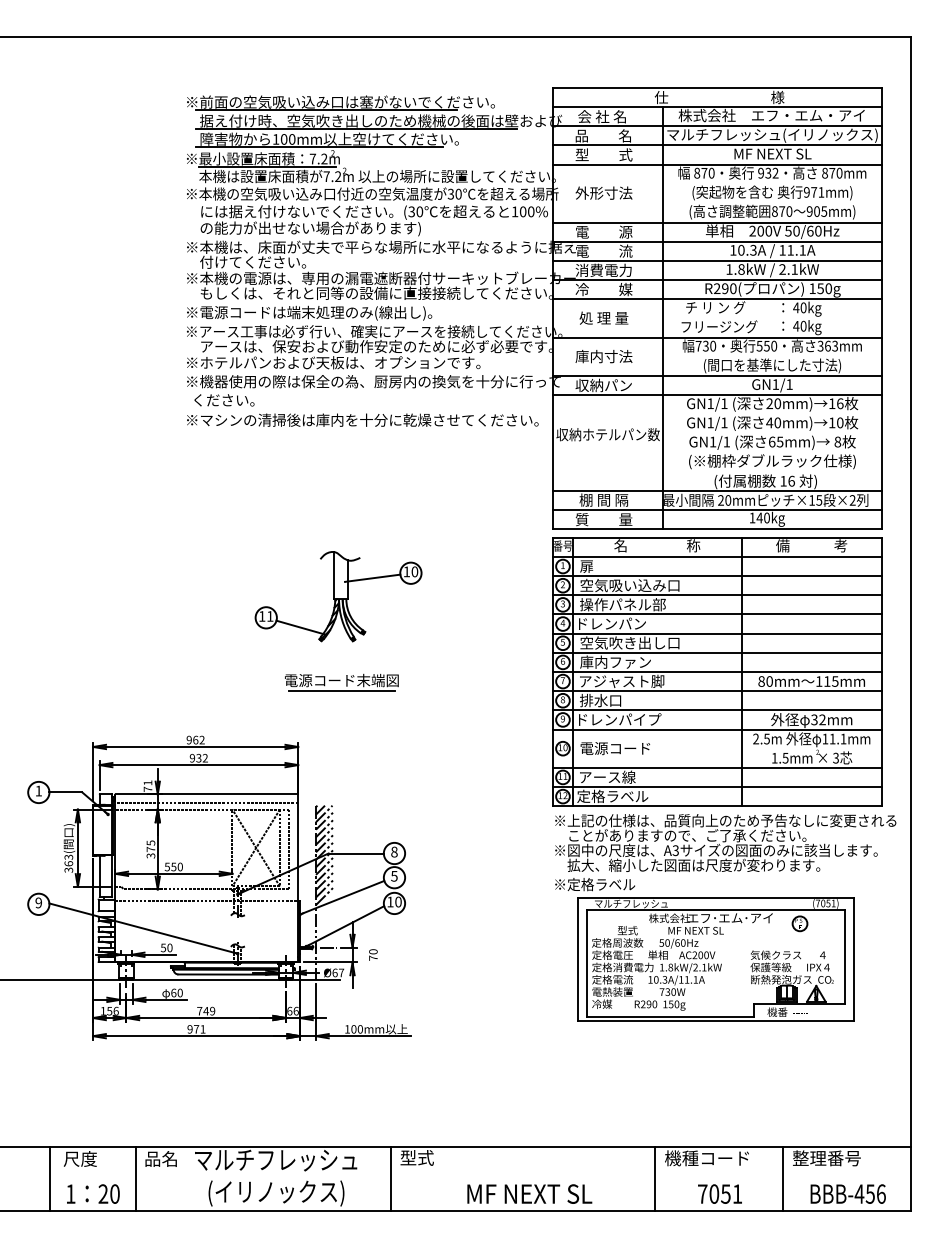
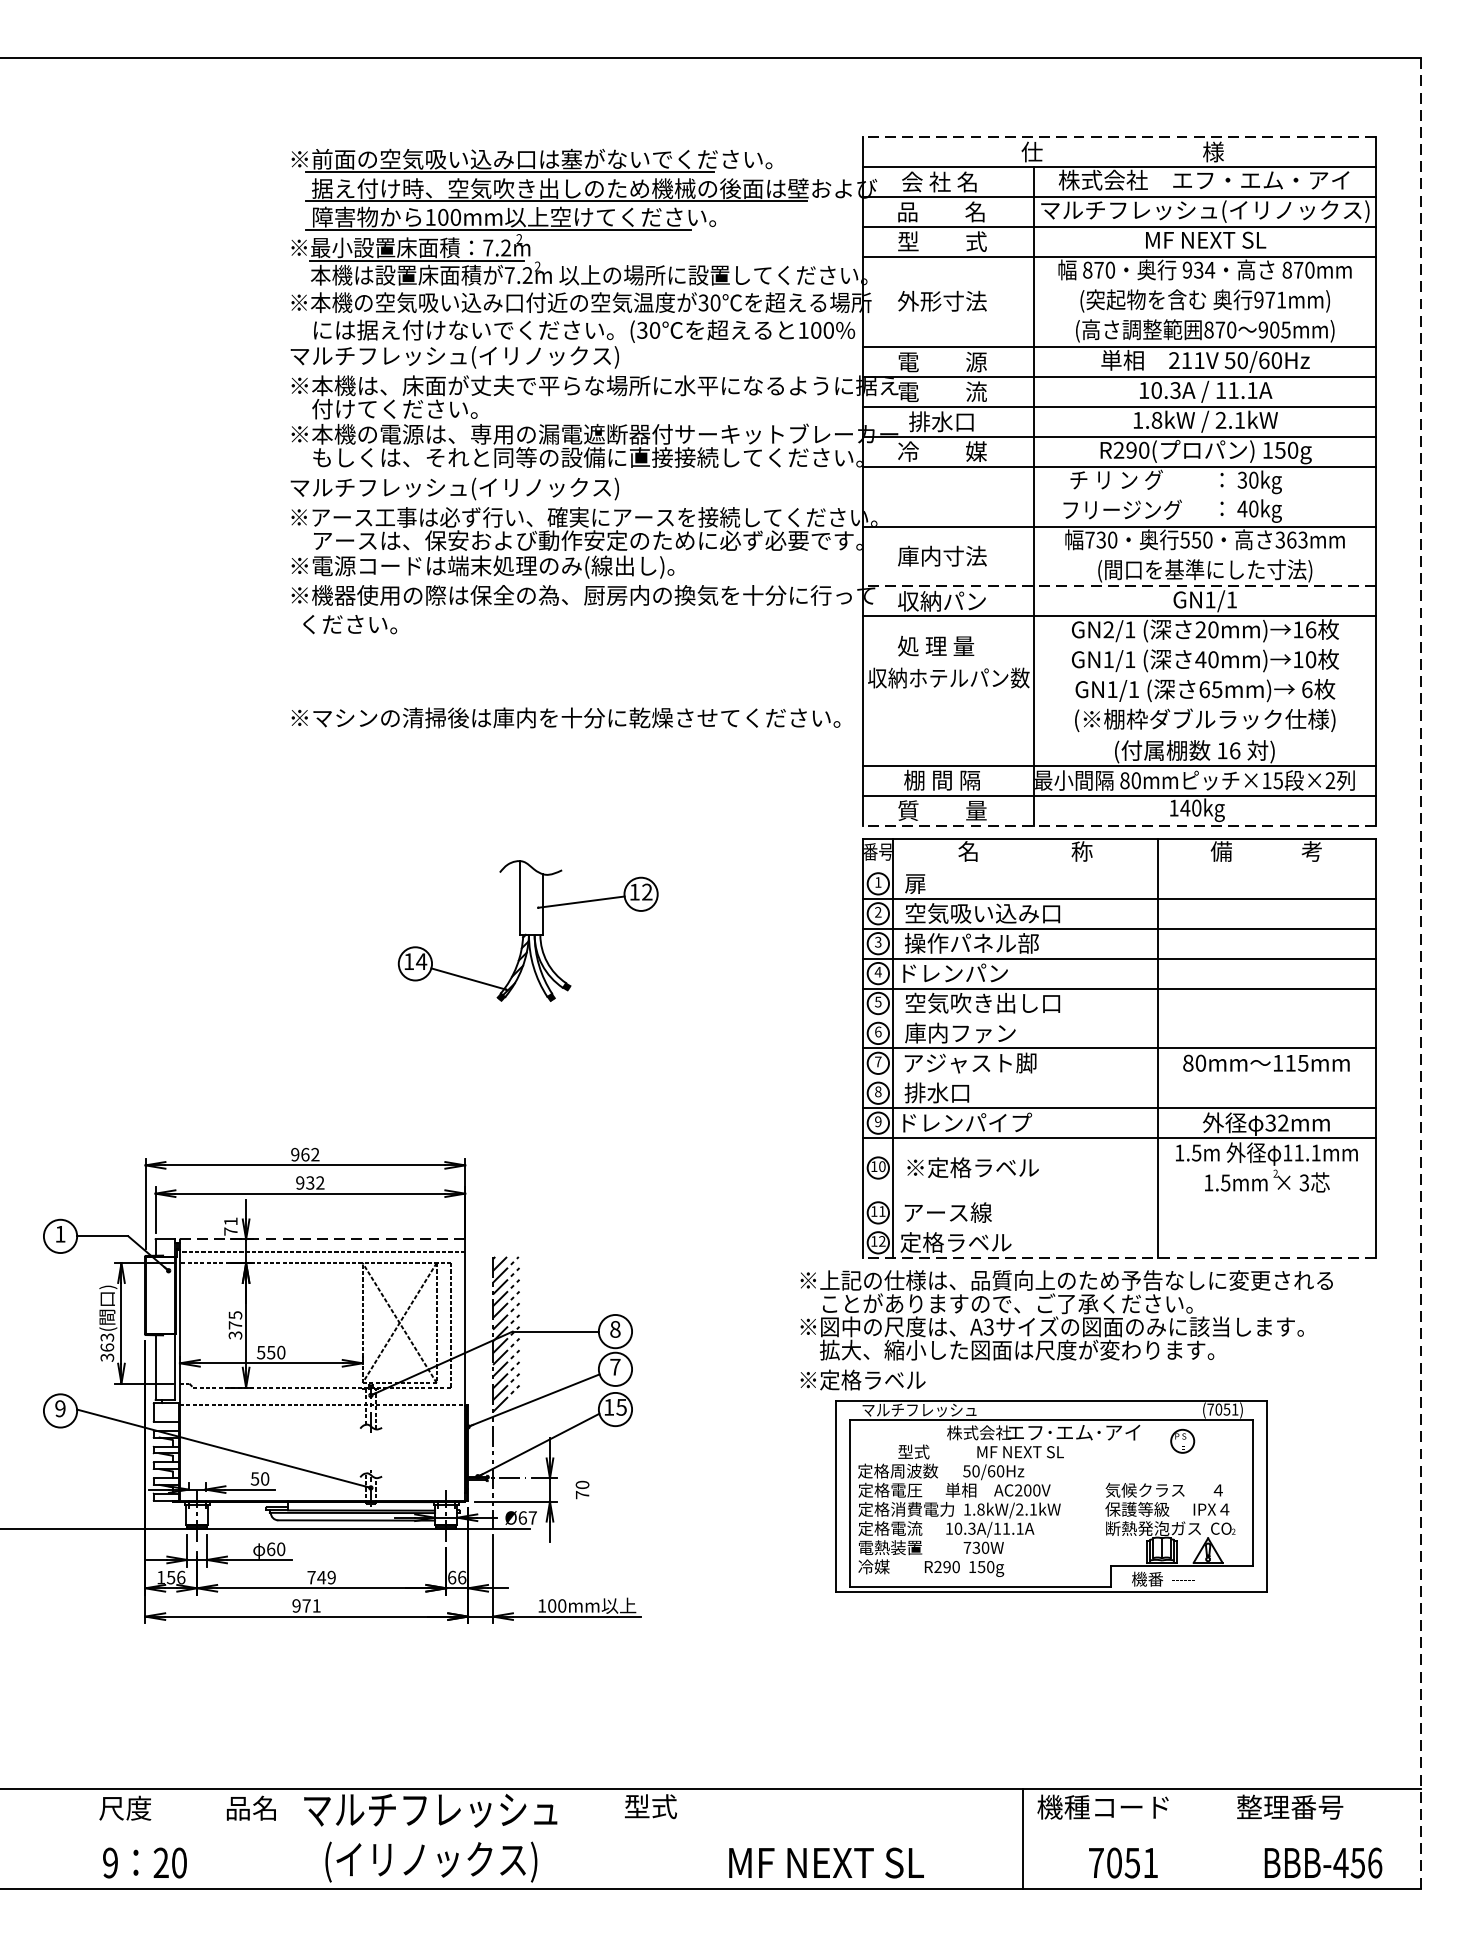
line: (717, 87) -> (1119, 136), solid -> dashed
text: (775, 172) -> (1209, 269), 932 -> 934
text: (303, 228) -> (473, 356), の能力が出せない場合があります) -> マルチフレッシュ(イリノックス)
text: (764, 230) -> (1192, 359), 200V -> 211V
text: (603, 269) -> (941, 420), 消費電力 -> 排水口
text: (796, 307) -> (1242, 479), 40kg -> 30kg
text: (309, 312) -> (482, 487), ※電源コードは端末処理のみ(線出し)。 -> マルチフレッシュ(イリノックス)
text: (603, 317) -> (935, 645), moved
text: (340, 363) -> (531, 567), ※ホテルパンおよび天板は、オプションです。 -> ※電源コードは端末処理のみ(線出し)。
line: (717, 375) -> (1119, 585), solid -> dashed
text: (710, 403) -> (1108, 629), GN1/1 -> GN2/1
text: (362, 419) -> (565, 716), moved
text: (837, 441) -> (1306, 688), 8 -> 6
text: (720, 500) -> (1124, 780), 20mm -> 80mm
line: (717, 529) -> (1119, 826), solid -> dashed
line: (717, 556) -> (1119, 868), removed
text: (414, 571) -> (646, 891), 10 -> 12
text: (269, 616) -> (420, 961), 11 -> 14
line: (911, 623) -> (1422, 972), solid -> dashed
line: (717, 652) -> (1119, 1017), removed
part: (341, 682) -> (532, 1064), removed
line: (717, 691) -> (1119, 1078), removed
text: (756, 738) -> (1180, 1152), 2.5m -> 1.5m
text: (622, 748) -> (971, 1167), 電源コード -> ※定格ラベル
line: (717, 767) -> (1119, 1197), removed
line: (717, 787) -> (1119, 1228), removed
line: (206, 794) -> (322, 1239), solid -> dashed
line: (717, 806) -> (1119, 1258), solid -> dashed
text: (394, 876) -> (615, 1367), 5 -> 7
text: (398, 901) -> (621, 1406), 10 -> 15
part: (725, 917) -> (1066, 1431), moved
line: (50, 1178) -> (78, 1838), removed
line: (135, 1178) -> (211, 1838), removed
line: (391, 1178) -> (610, 1838), removed
line: (783, 1178) -> (1222, 1838), removed
text: (70, 1193) -> (109, 1862), 1 -> 9

